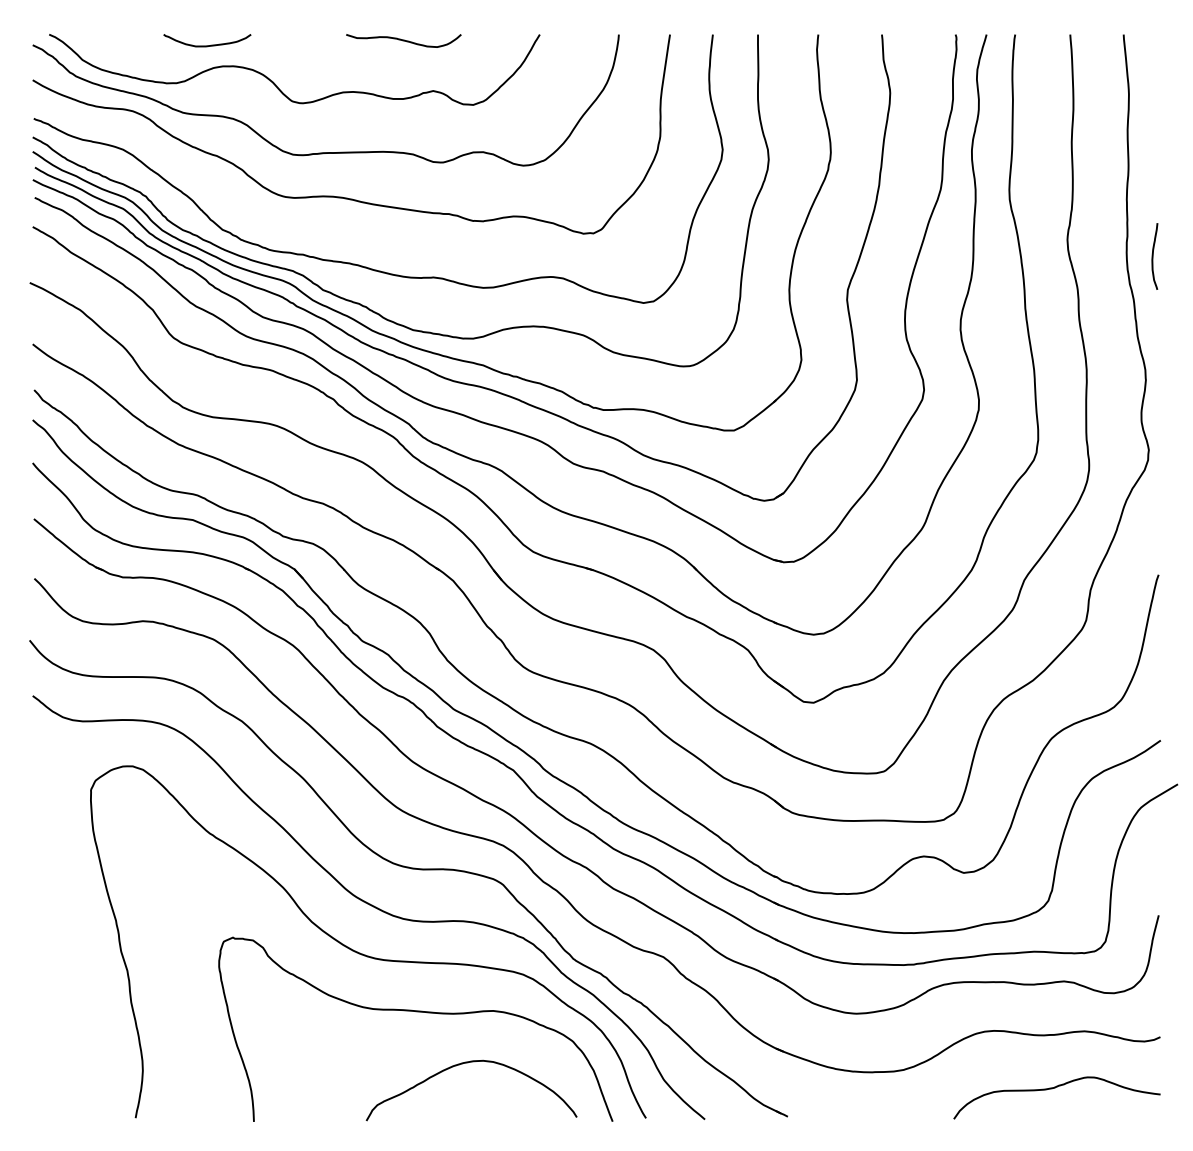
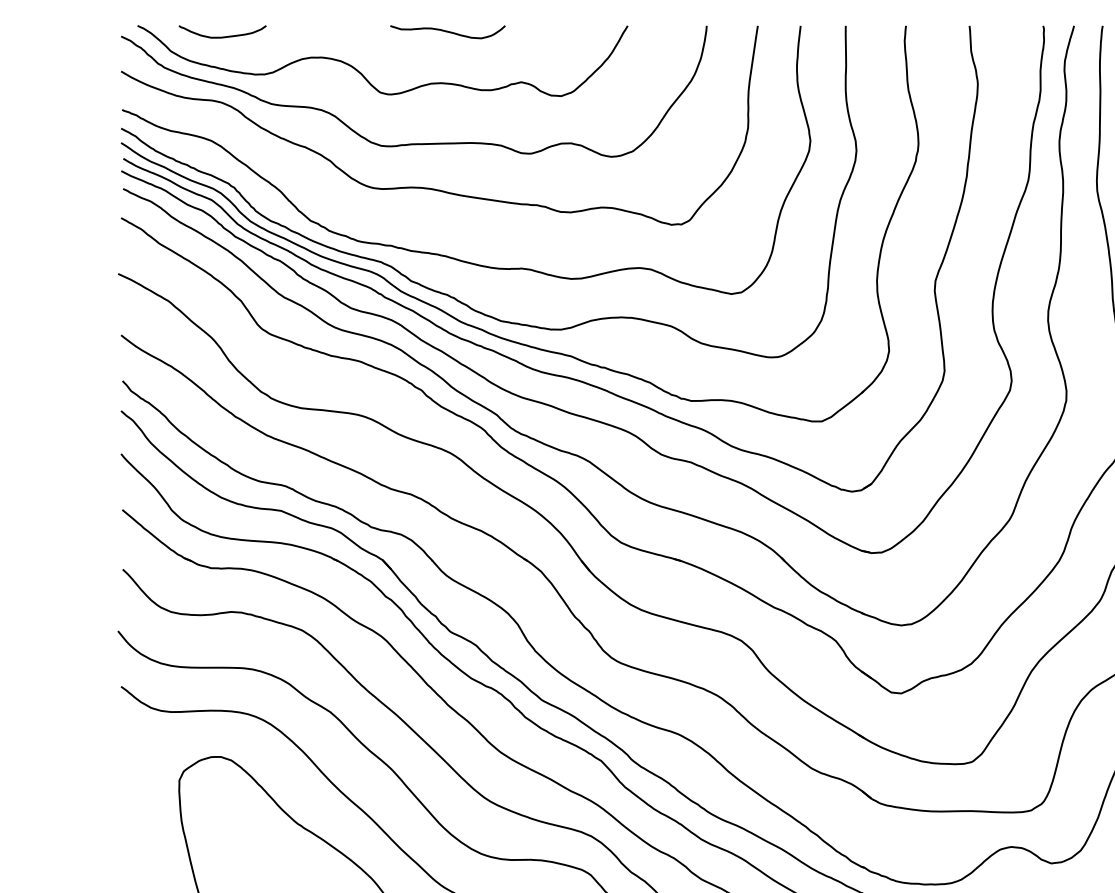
curve: (403, 40) -> (447, 31), moved
curve: (207, 45) -> (222, 36), moved

